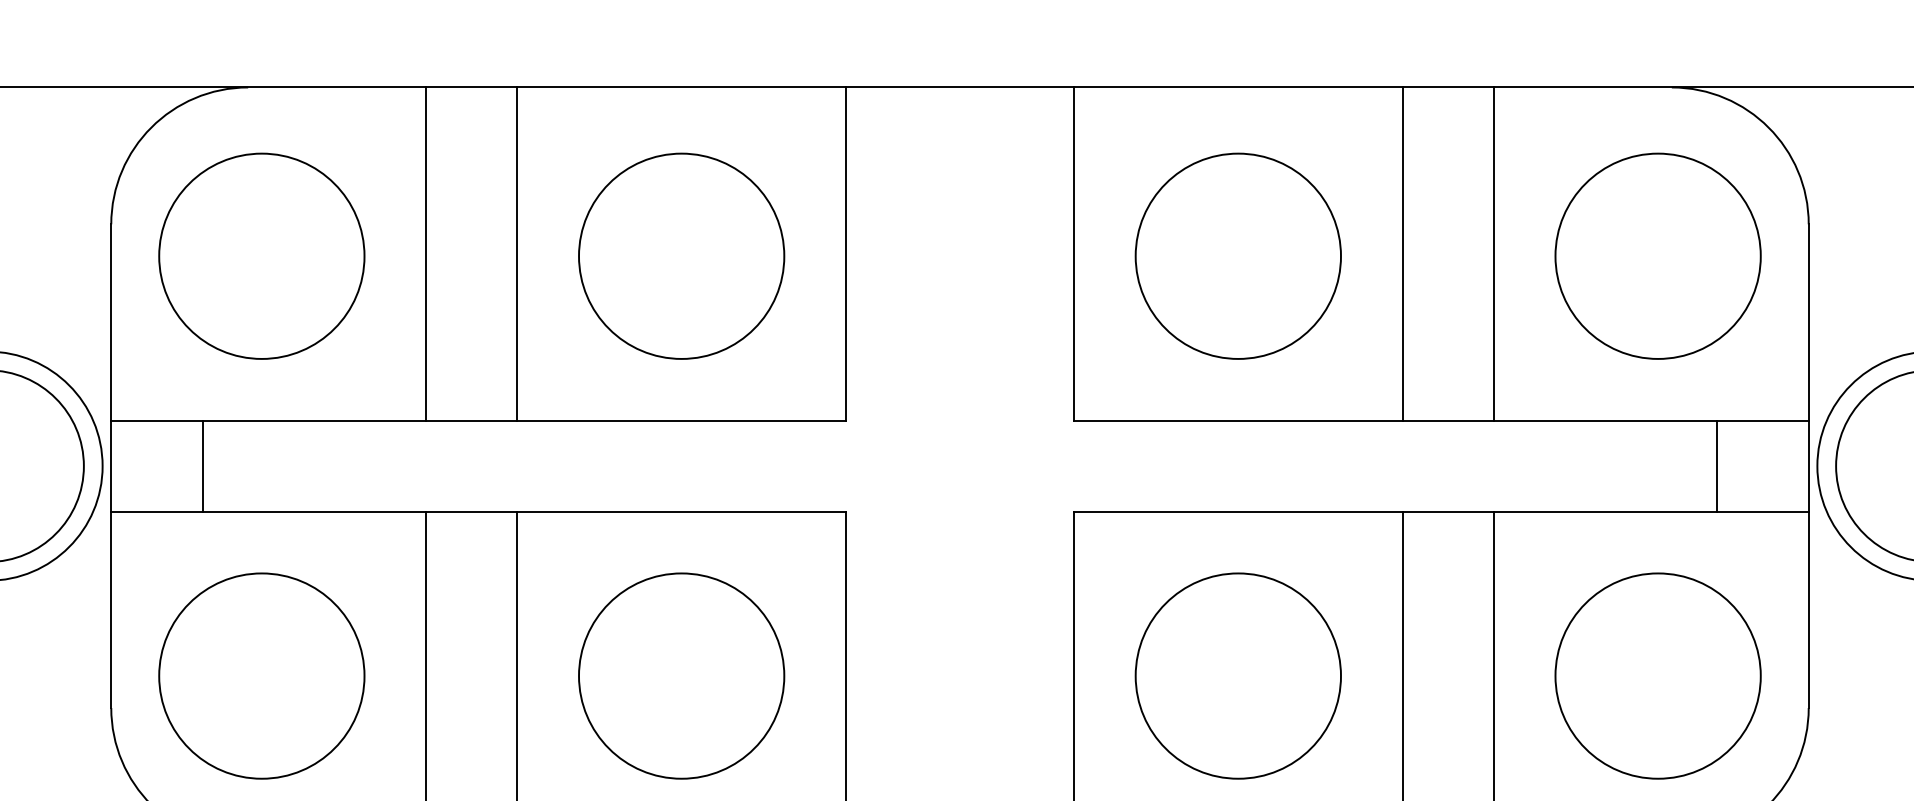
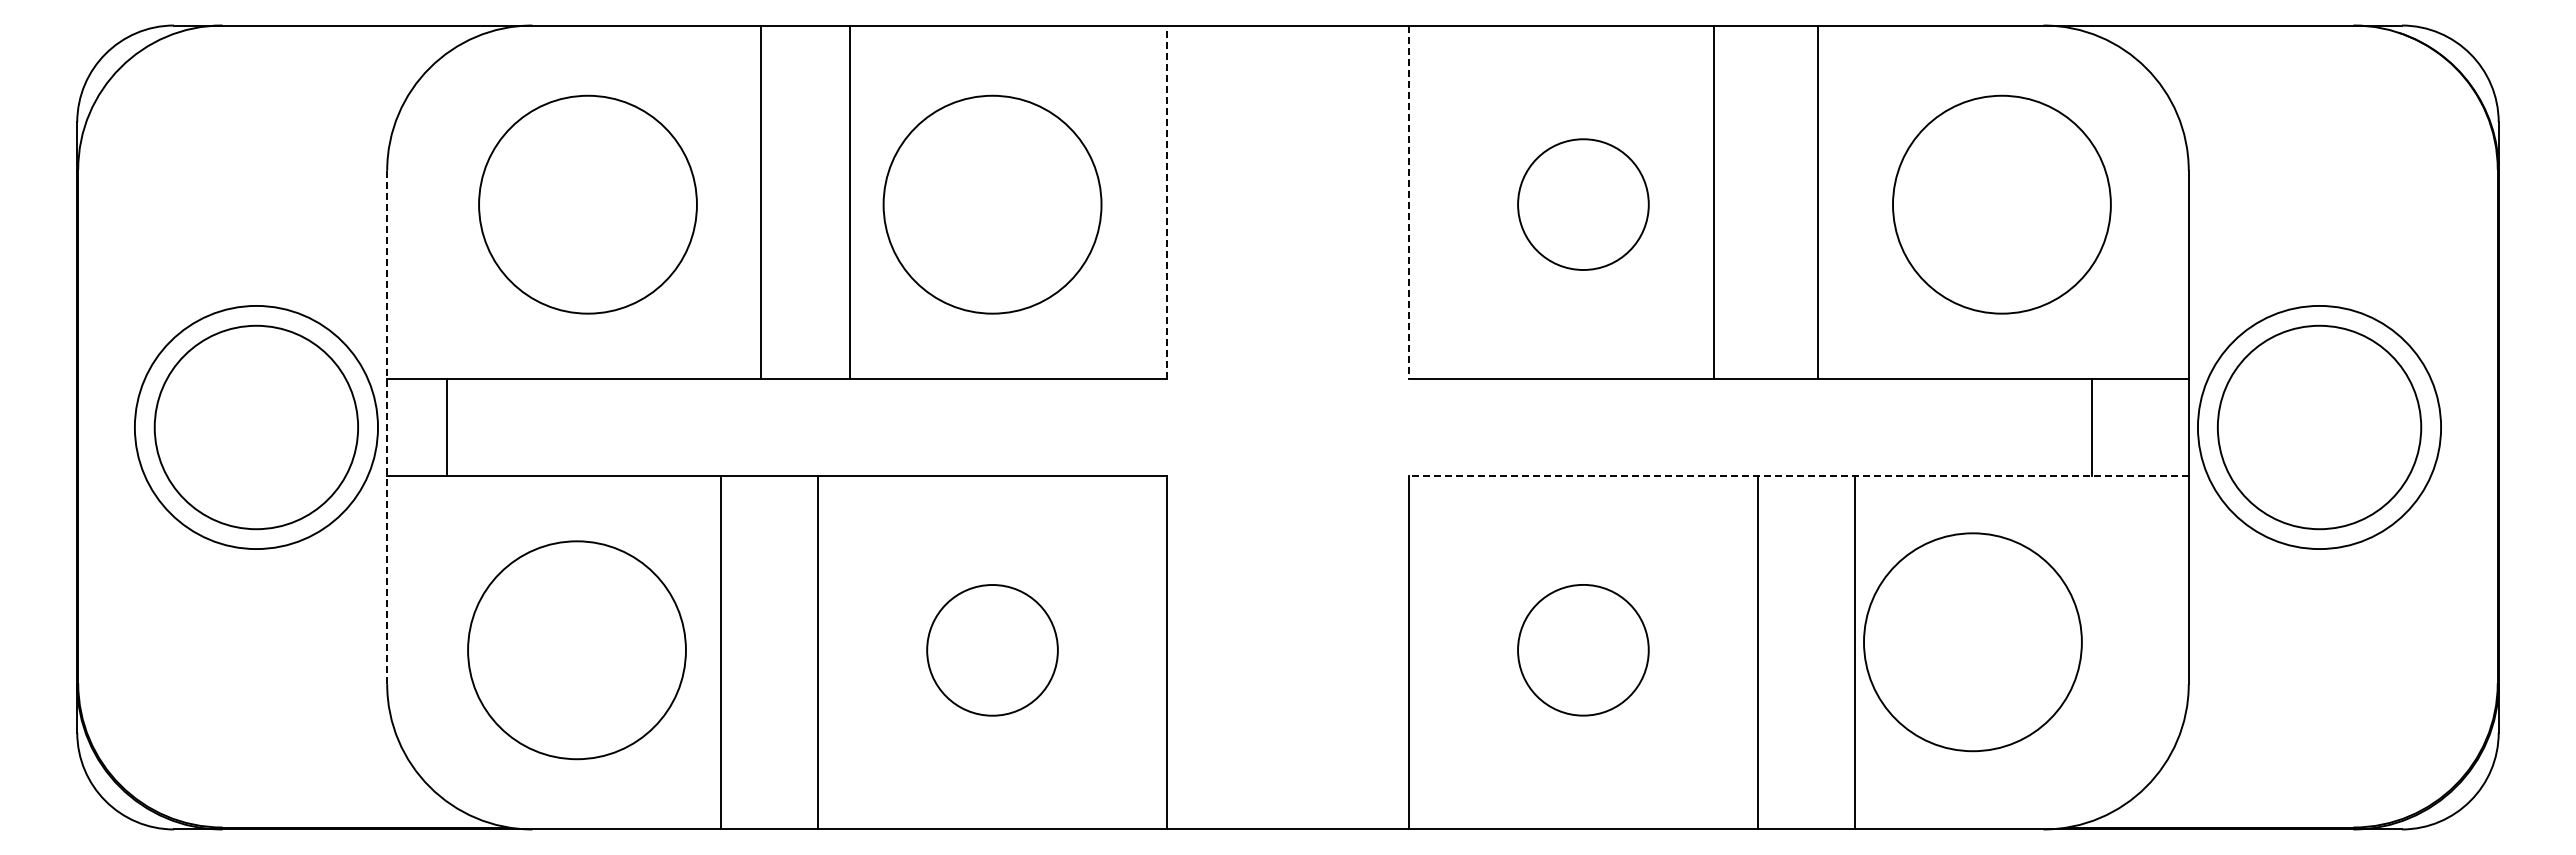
line: (426, 254) -> (761, 202), moved
line: (517, 254) -> (850, 202), moved
line: (845, 254) -> (1166, 202), solid -> dashed
line: (1074, 254) -> (1409, 202), solid -> dashed
line: (1402, 254) -> (1713, 202), moved
line: (1493, 254) -> (1817, 202), moved
circle: (261, 256) -> (587, 204), moved
circle: (1238, 256) -> (1583, 204), size x0.6
circle: (1657, 256) -> (2001, 204), moved
line: (111, 466) -> (387, 427), solid -> dashed
line: (202, 466) -> (447, 427), moved
line: (1441, 511) -> (1798, 475), solid -> dashed
circle: (261, 676) -> (576, 650), moved
circle: (681, 676) -> (992, 650), size x0.6
circle: (1238, 676) -> (1583, 650), size x0.6
circle: (1657, 676) -> (1972, 642), moved

